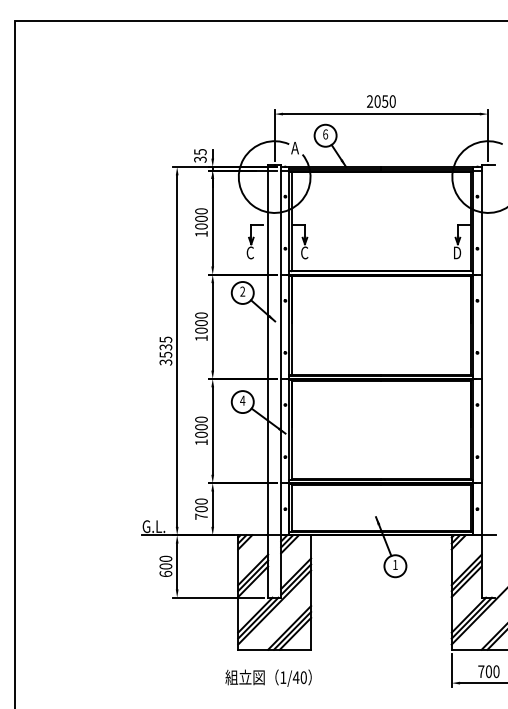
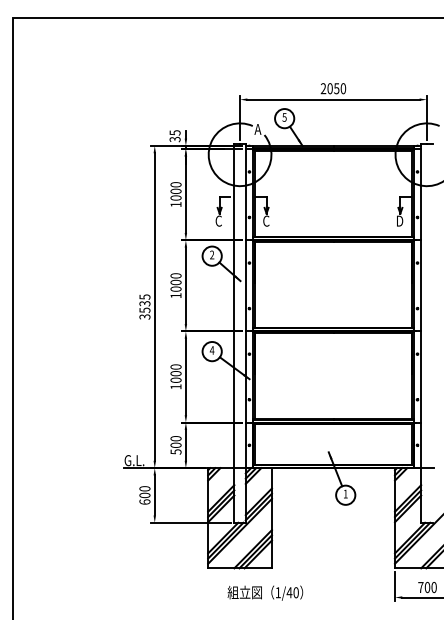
text: (325, 134) -> (284, 117), 6 -> 5
text: (201, 516) -> (176, 451), 700 -> 500
text: (268, 677) -> (265, 592), moved

